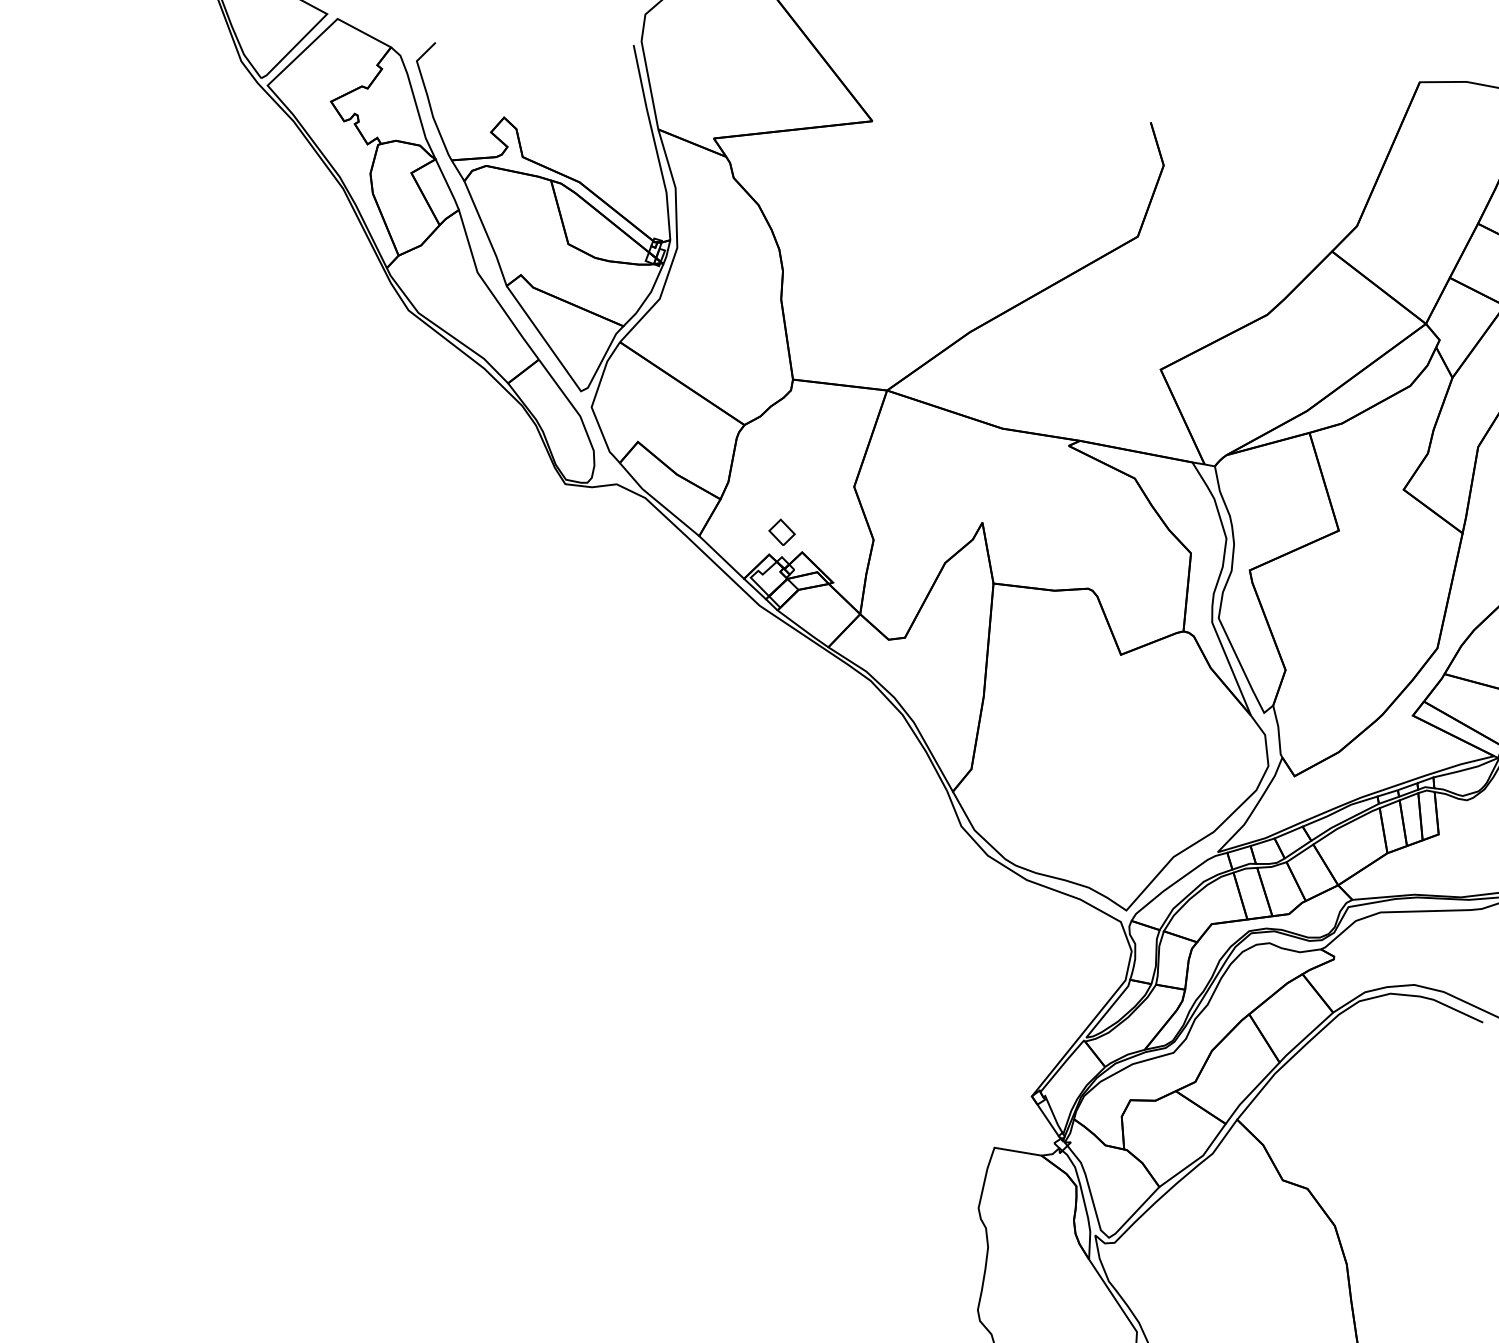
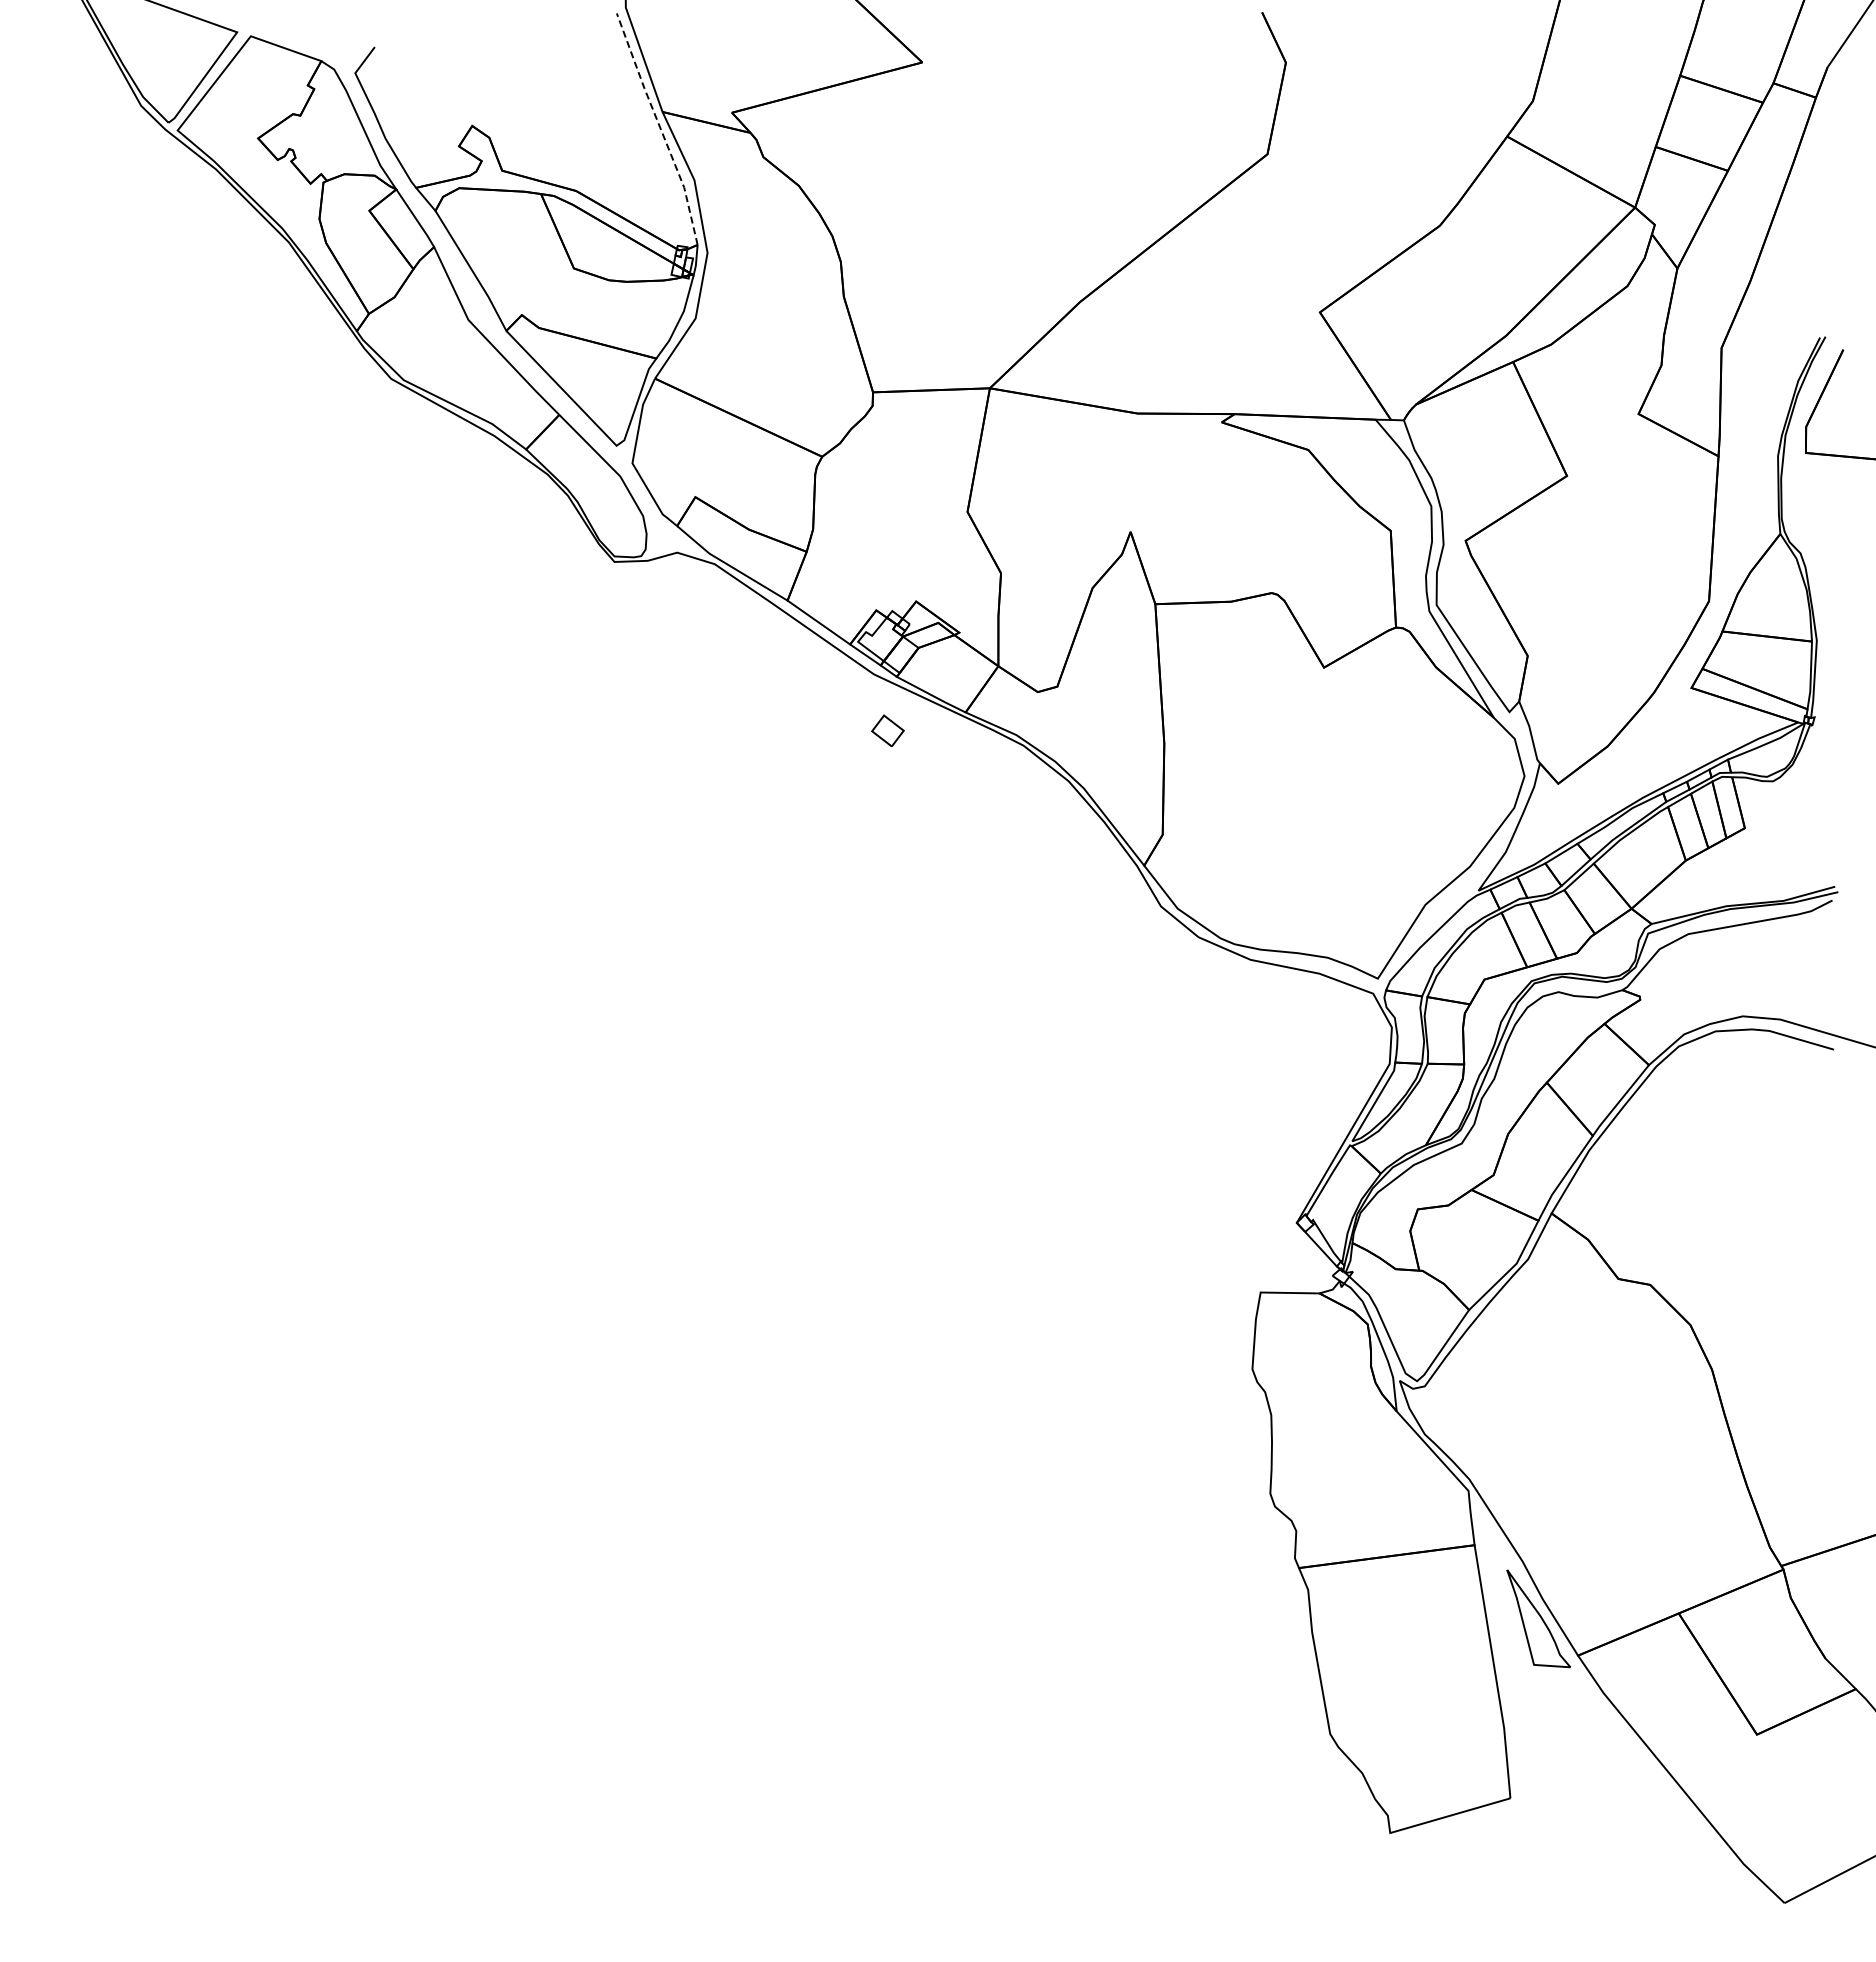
line: (654, 141) -> (660, 127), solid -> dashed
part: (781, 532) -> (887, 730), moved

